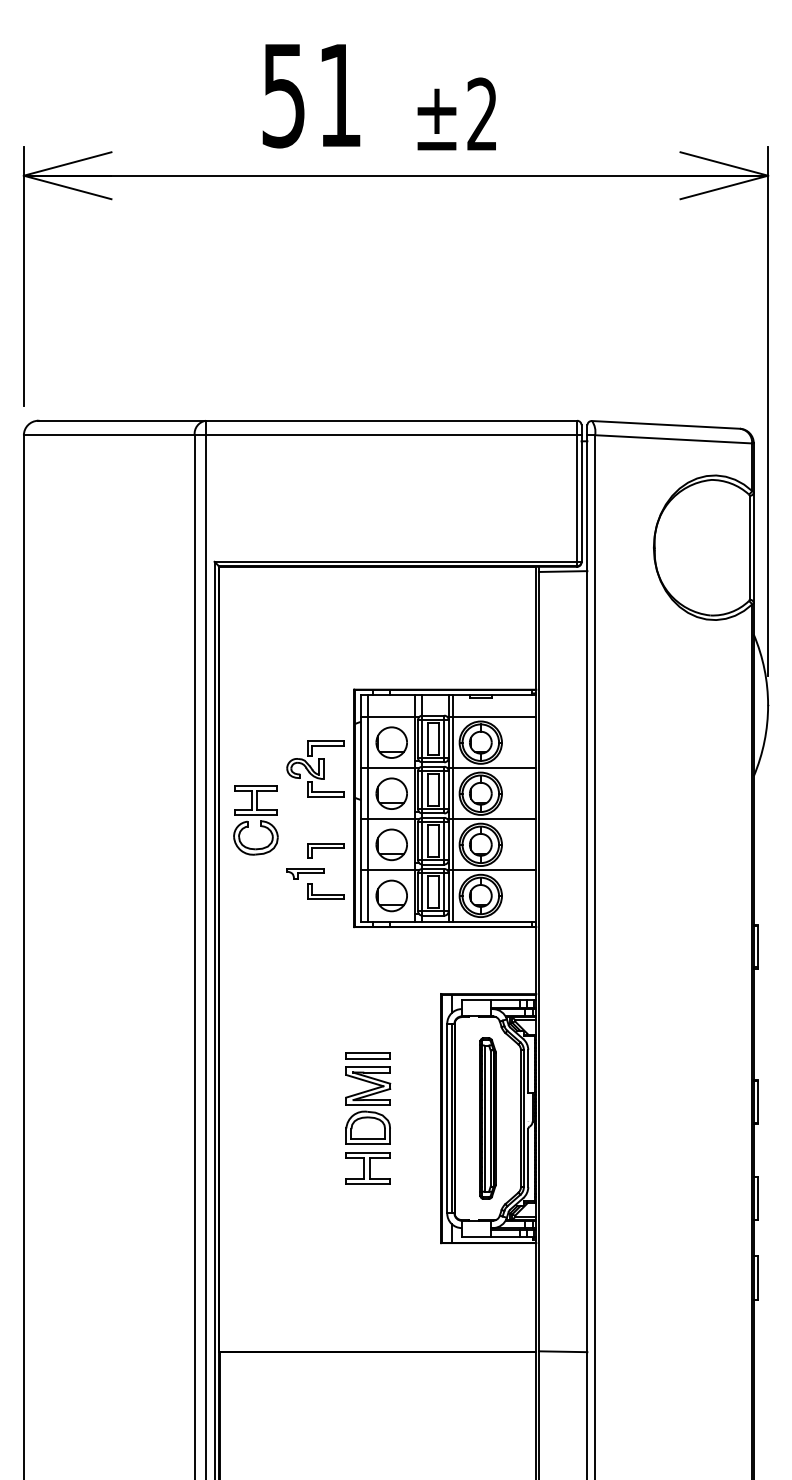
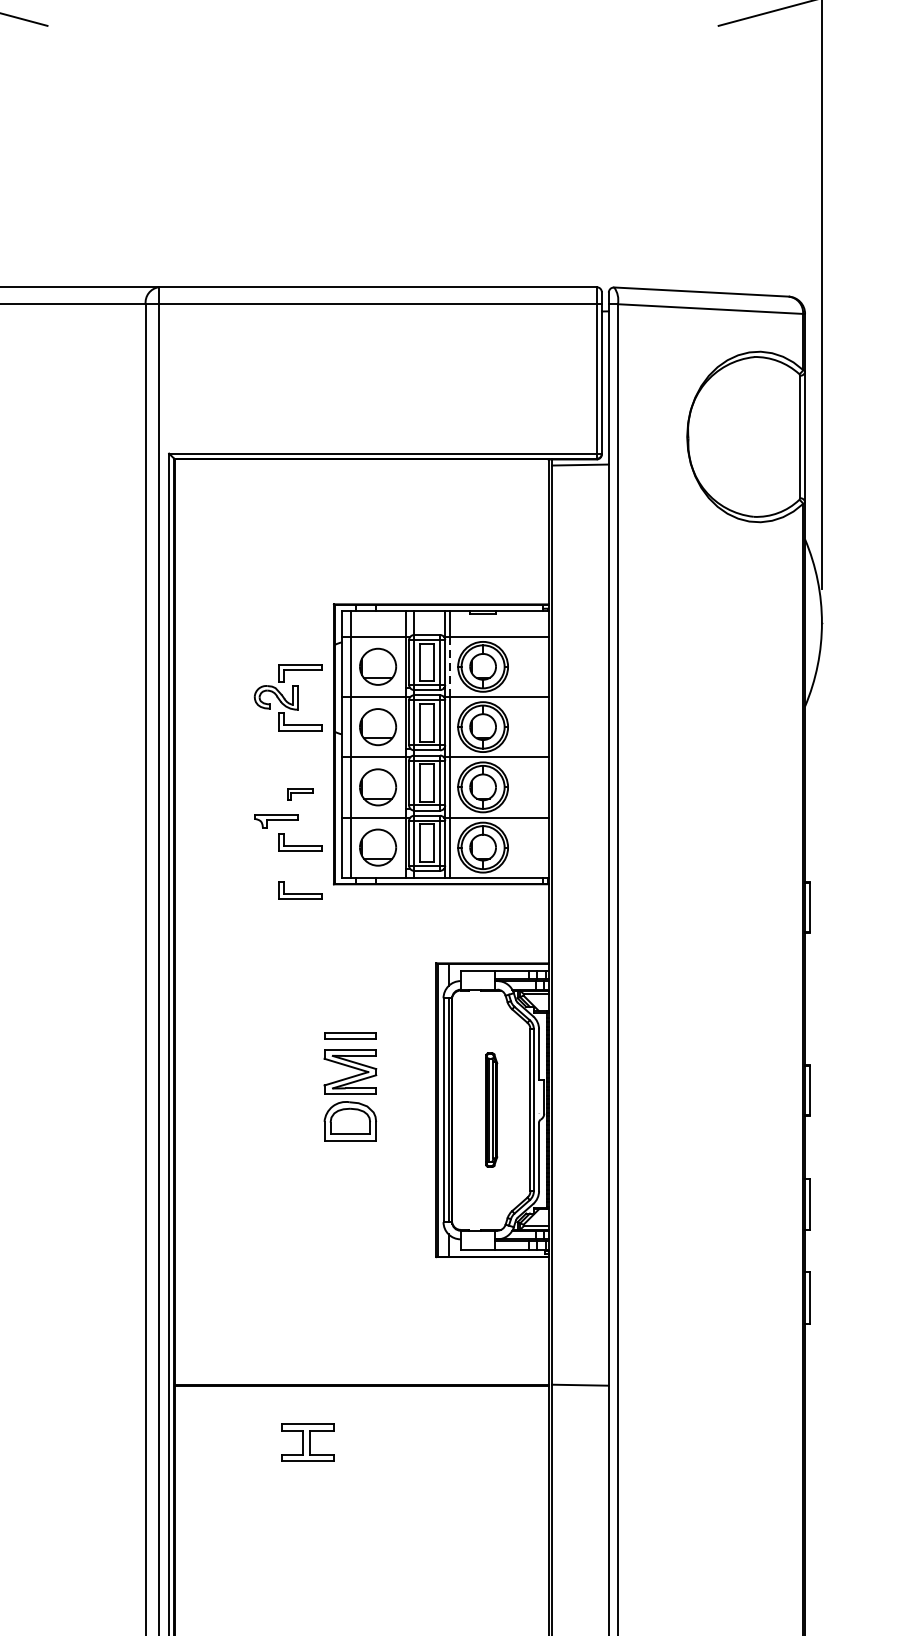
line: (453, 742) -> (450, 666), solid -> dashed
part: (255, 820) -> (217, 758), removed
part: (325, 850) -> (299, 794), size x0.6
part: (325, 932) -> (299, 890), added
part: (487, 1118) -> (491, 1110), size x0.6
part: (367, 1168) -> (307, 1442), moved

